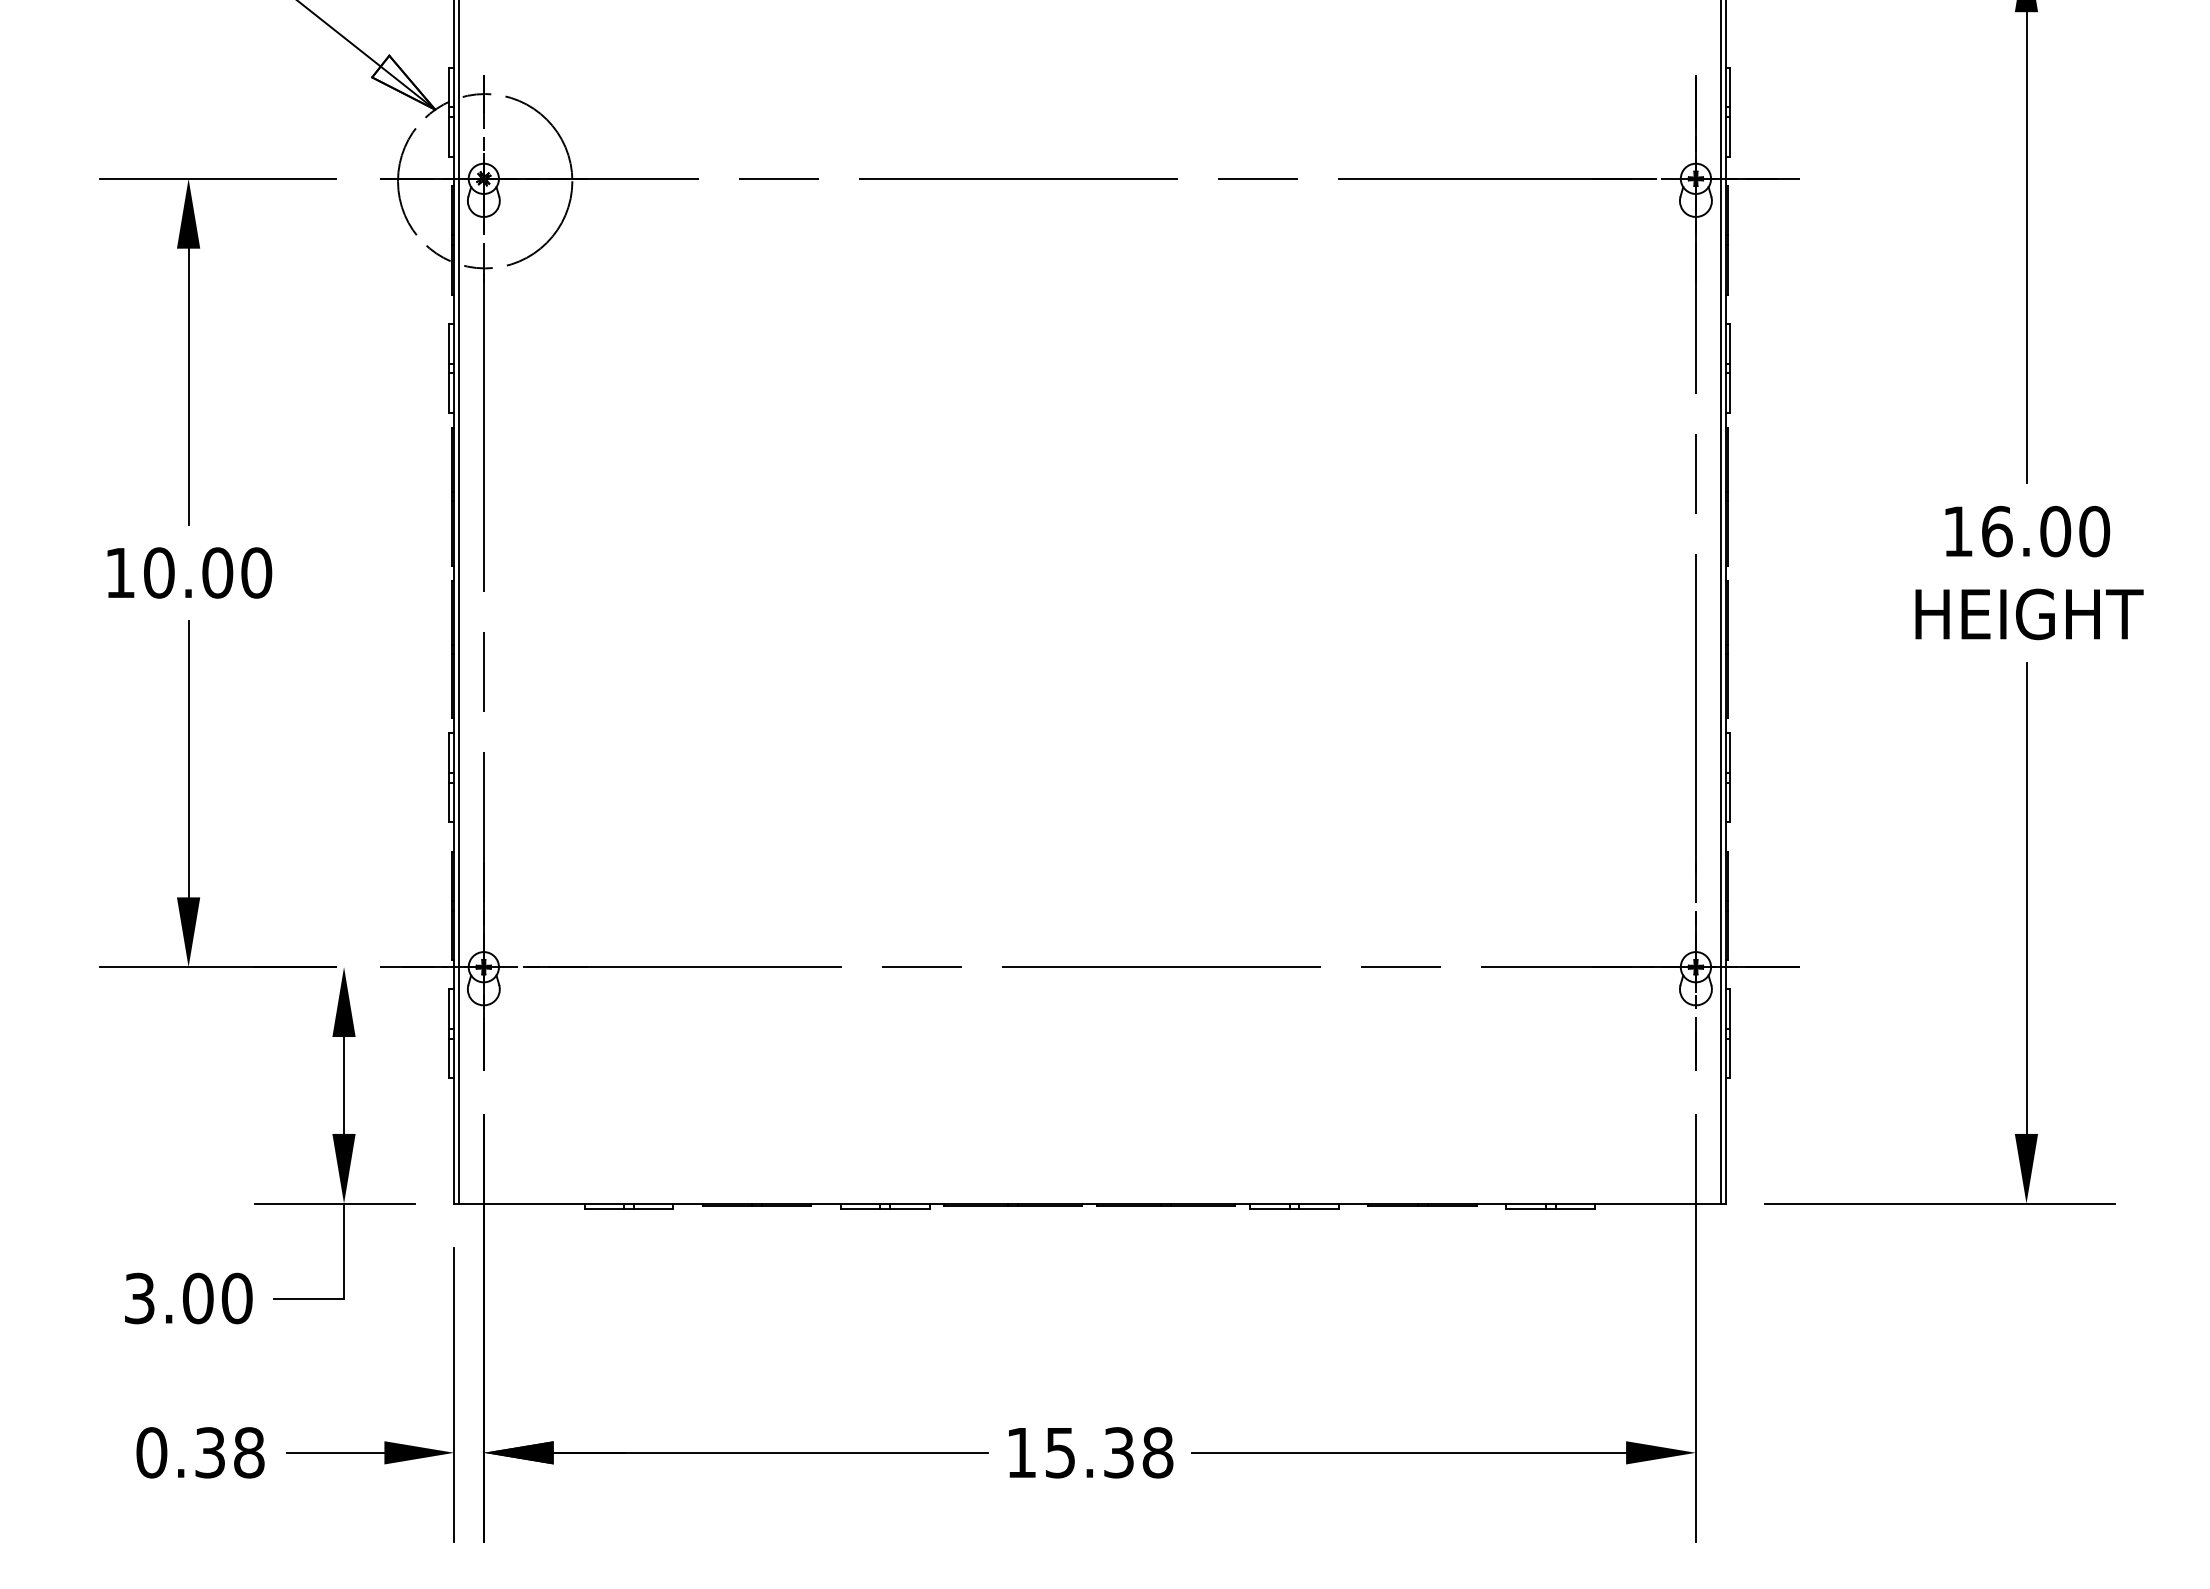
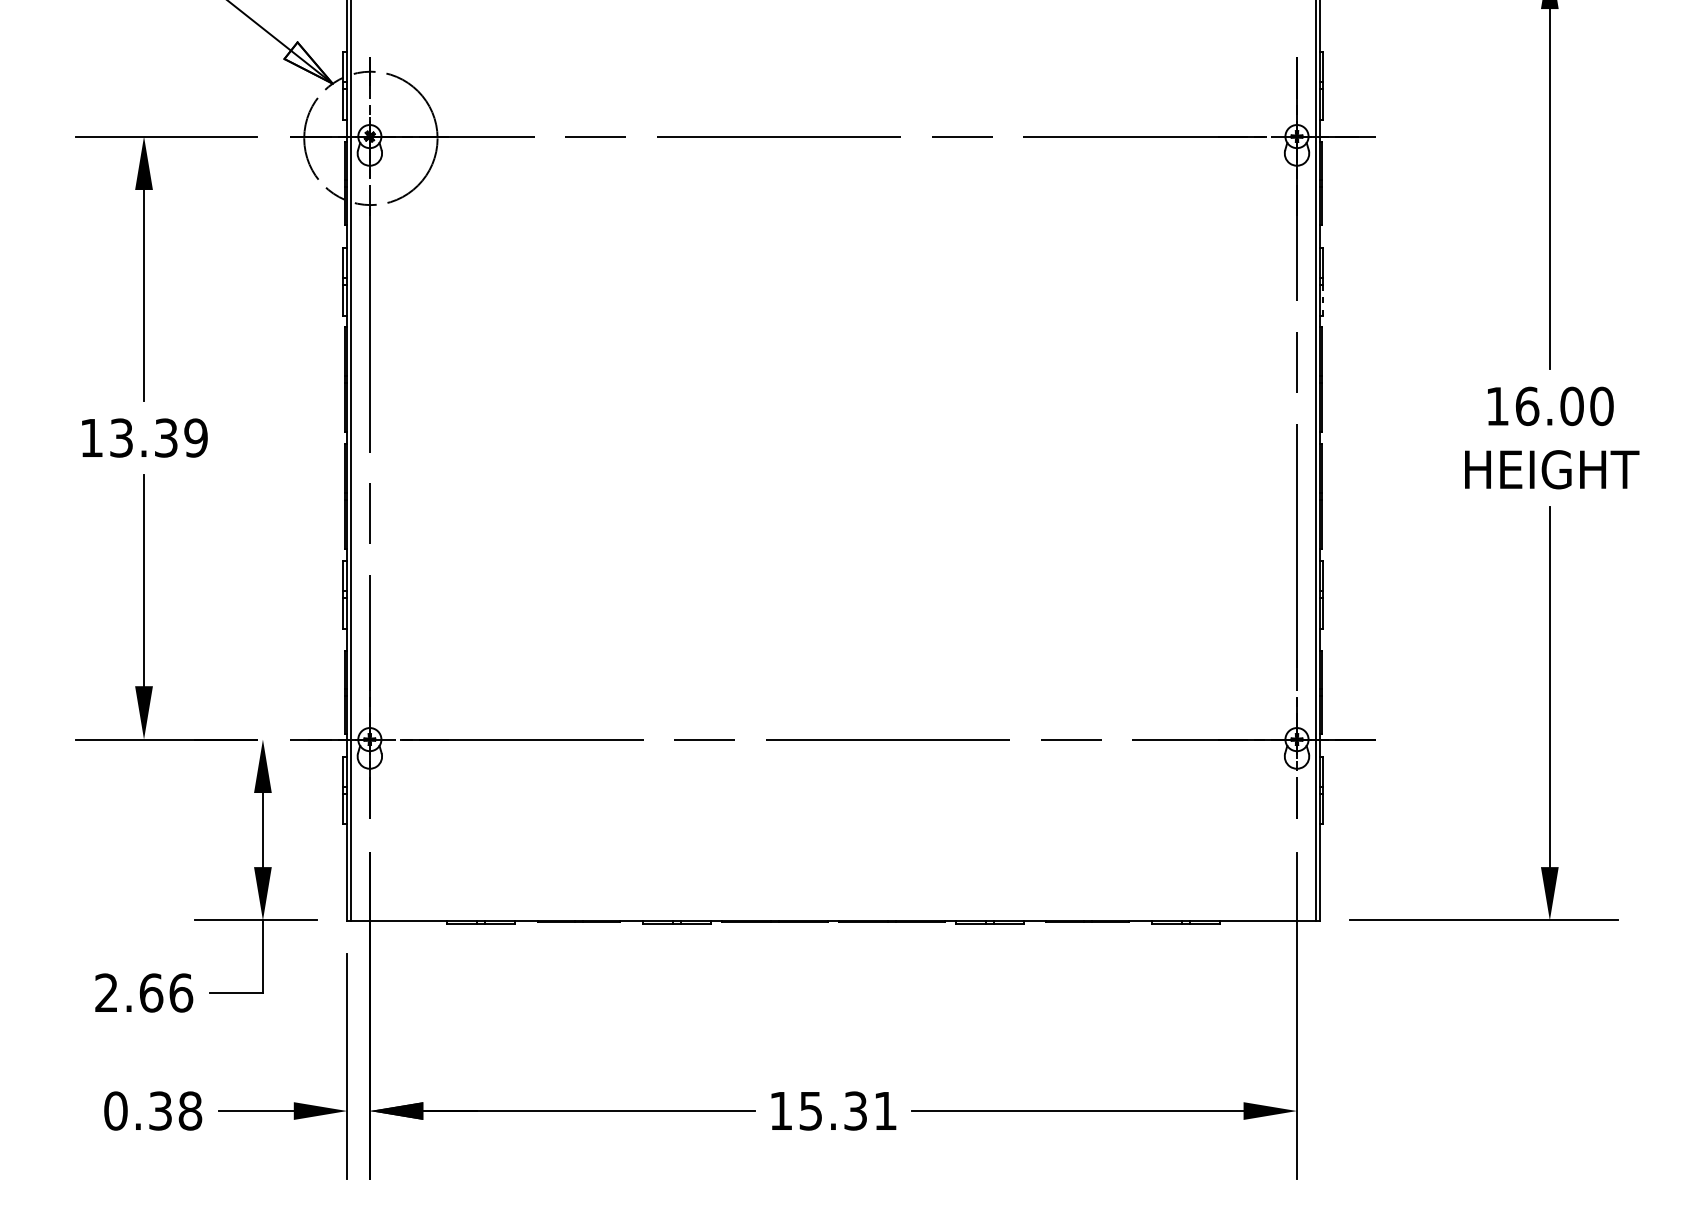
line: (1730, 393) -> (1323, 300), solid -> dashed
text: (208, 572) -> (159, 437), 10.00 -> 13.39
text: (188, 1298) -> (143, 993), 3.00 -> 2.66
text: (1157, 1452) -> (885, 1110), 15.38 -> 15.31

